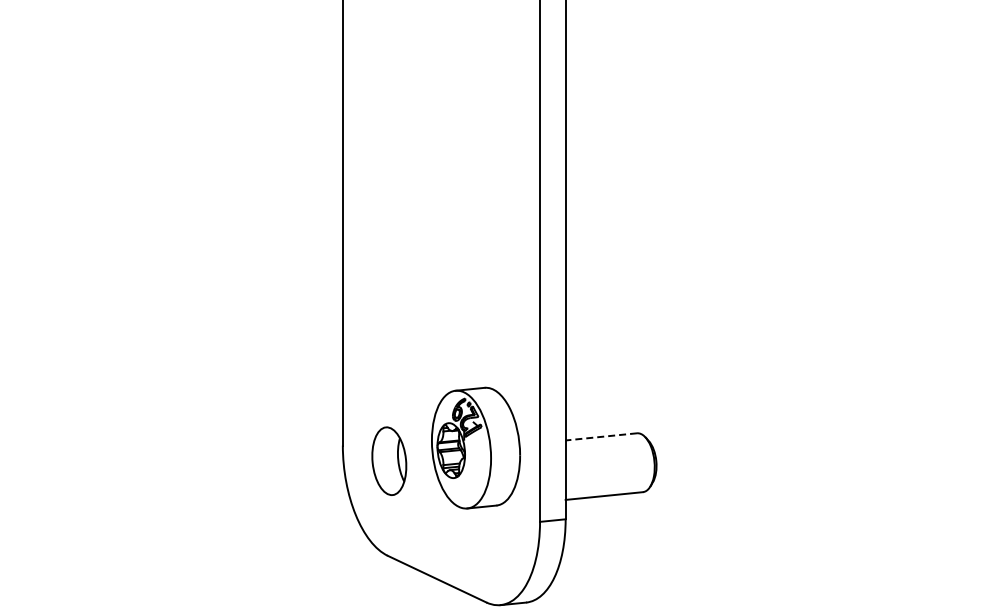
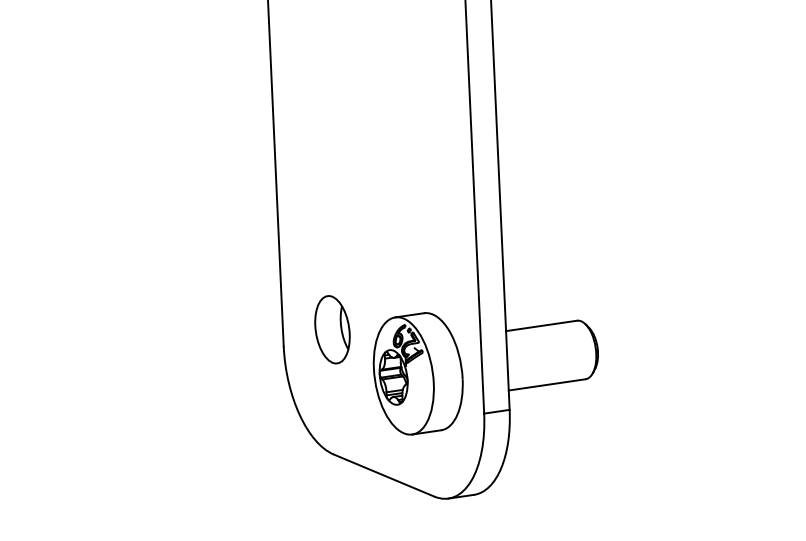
line: (601, 436) -> (541, 325), dashed -> solid
part: (475, 447) -> (417, 373), moved
part: (389, 460) -> (332, 329), moved

